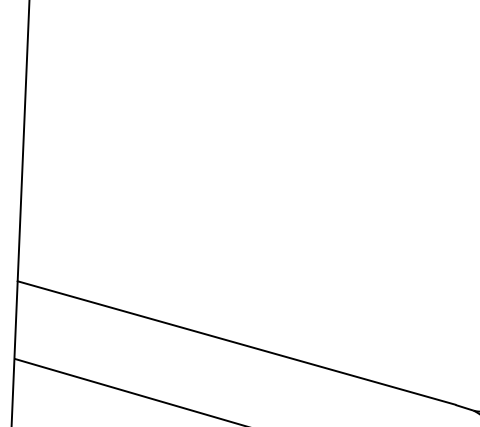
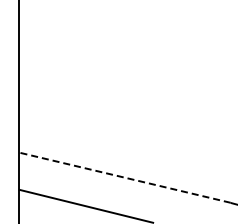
line: (236, 342) -> (124, 177), solid -> dashed

